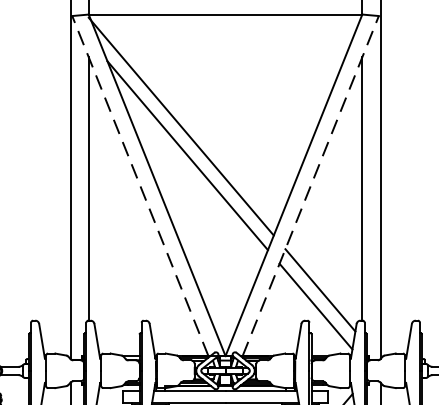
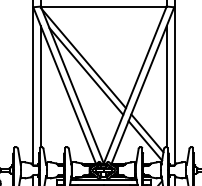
line: (140, 184) -> (64, 84), dashed -> solid
line: (311, 184) -> (143, 84), dashed -> solid

